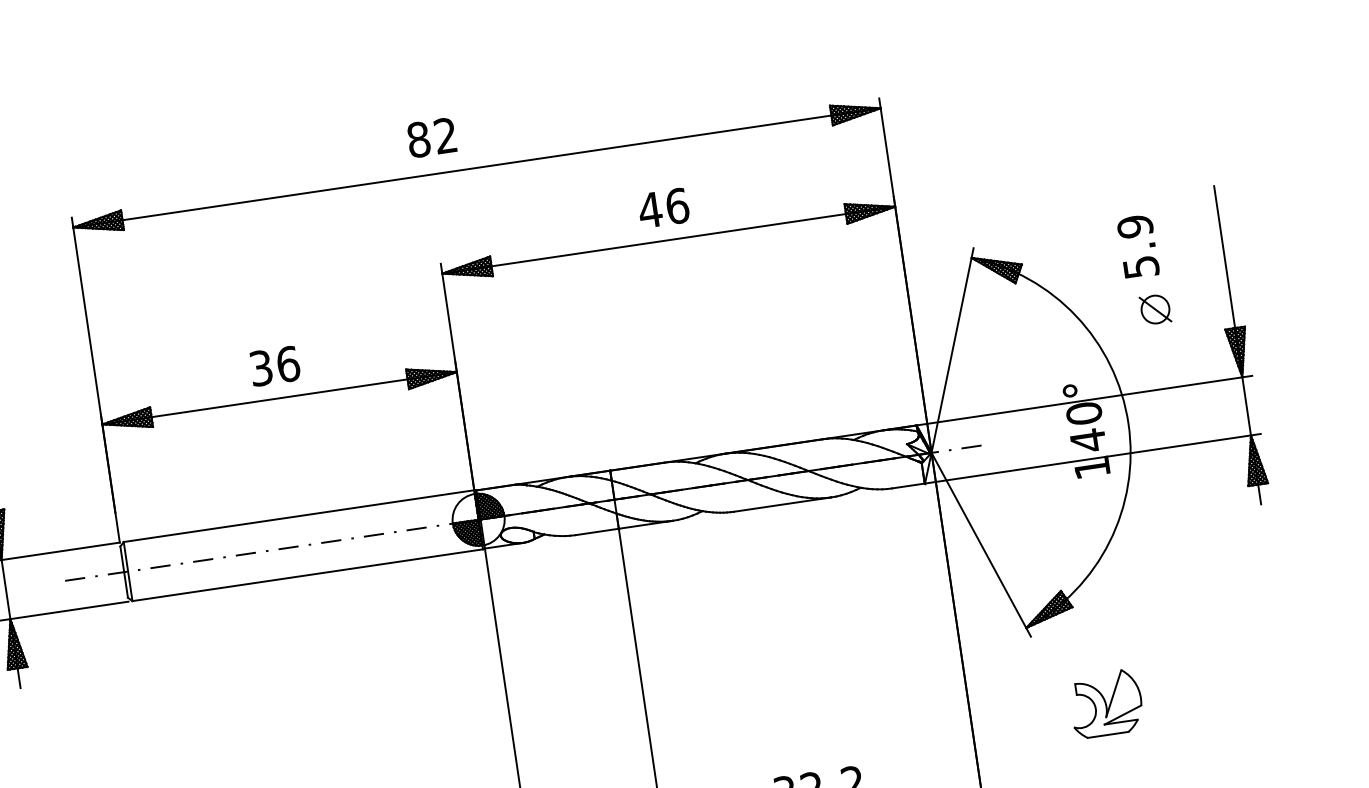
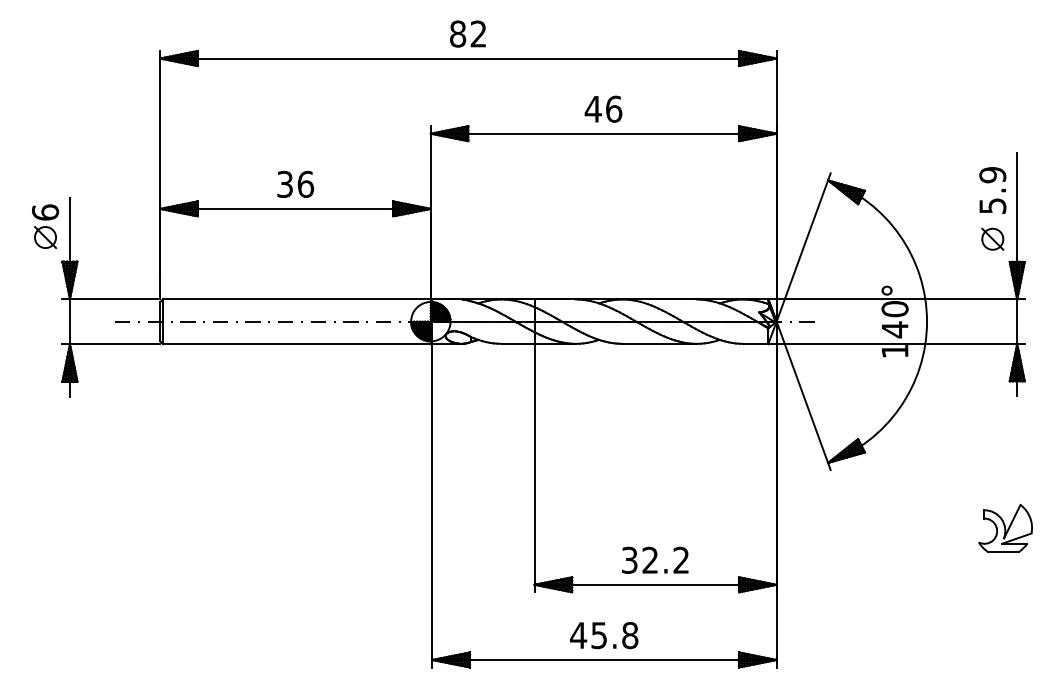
text: (431, 137) -> (467, 33), moved
text: (1137, 246) -> (992, 190), moved
part: (1154, 308) -> (992, 238), moved
part: (1106, 703) -> (1005, 528), moved

